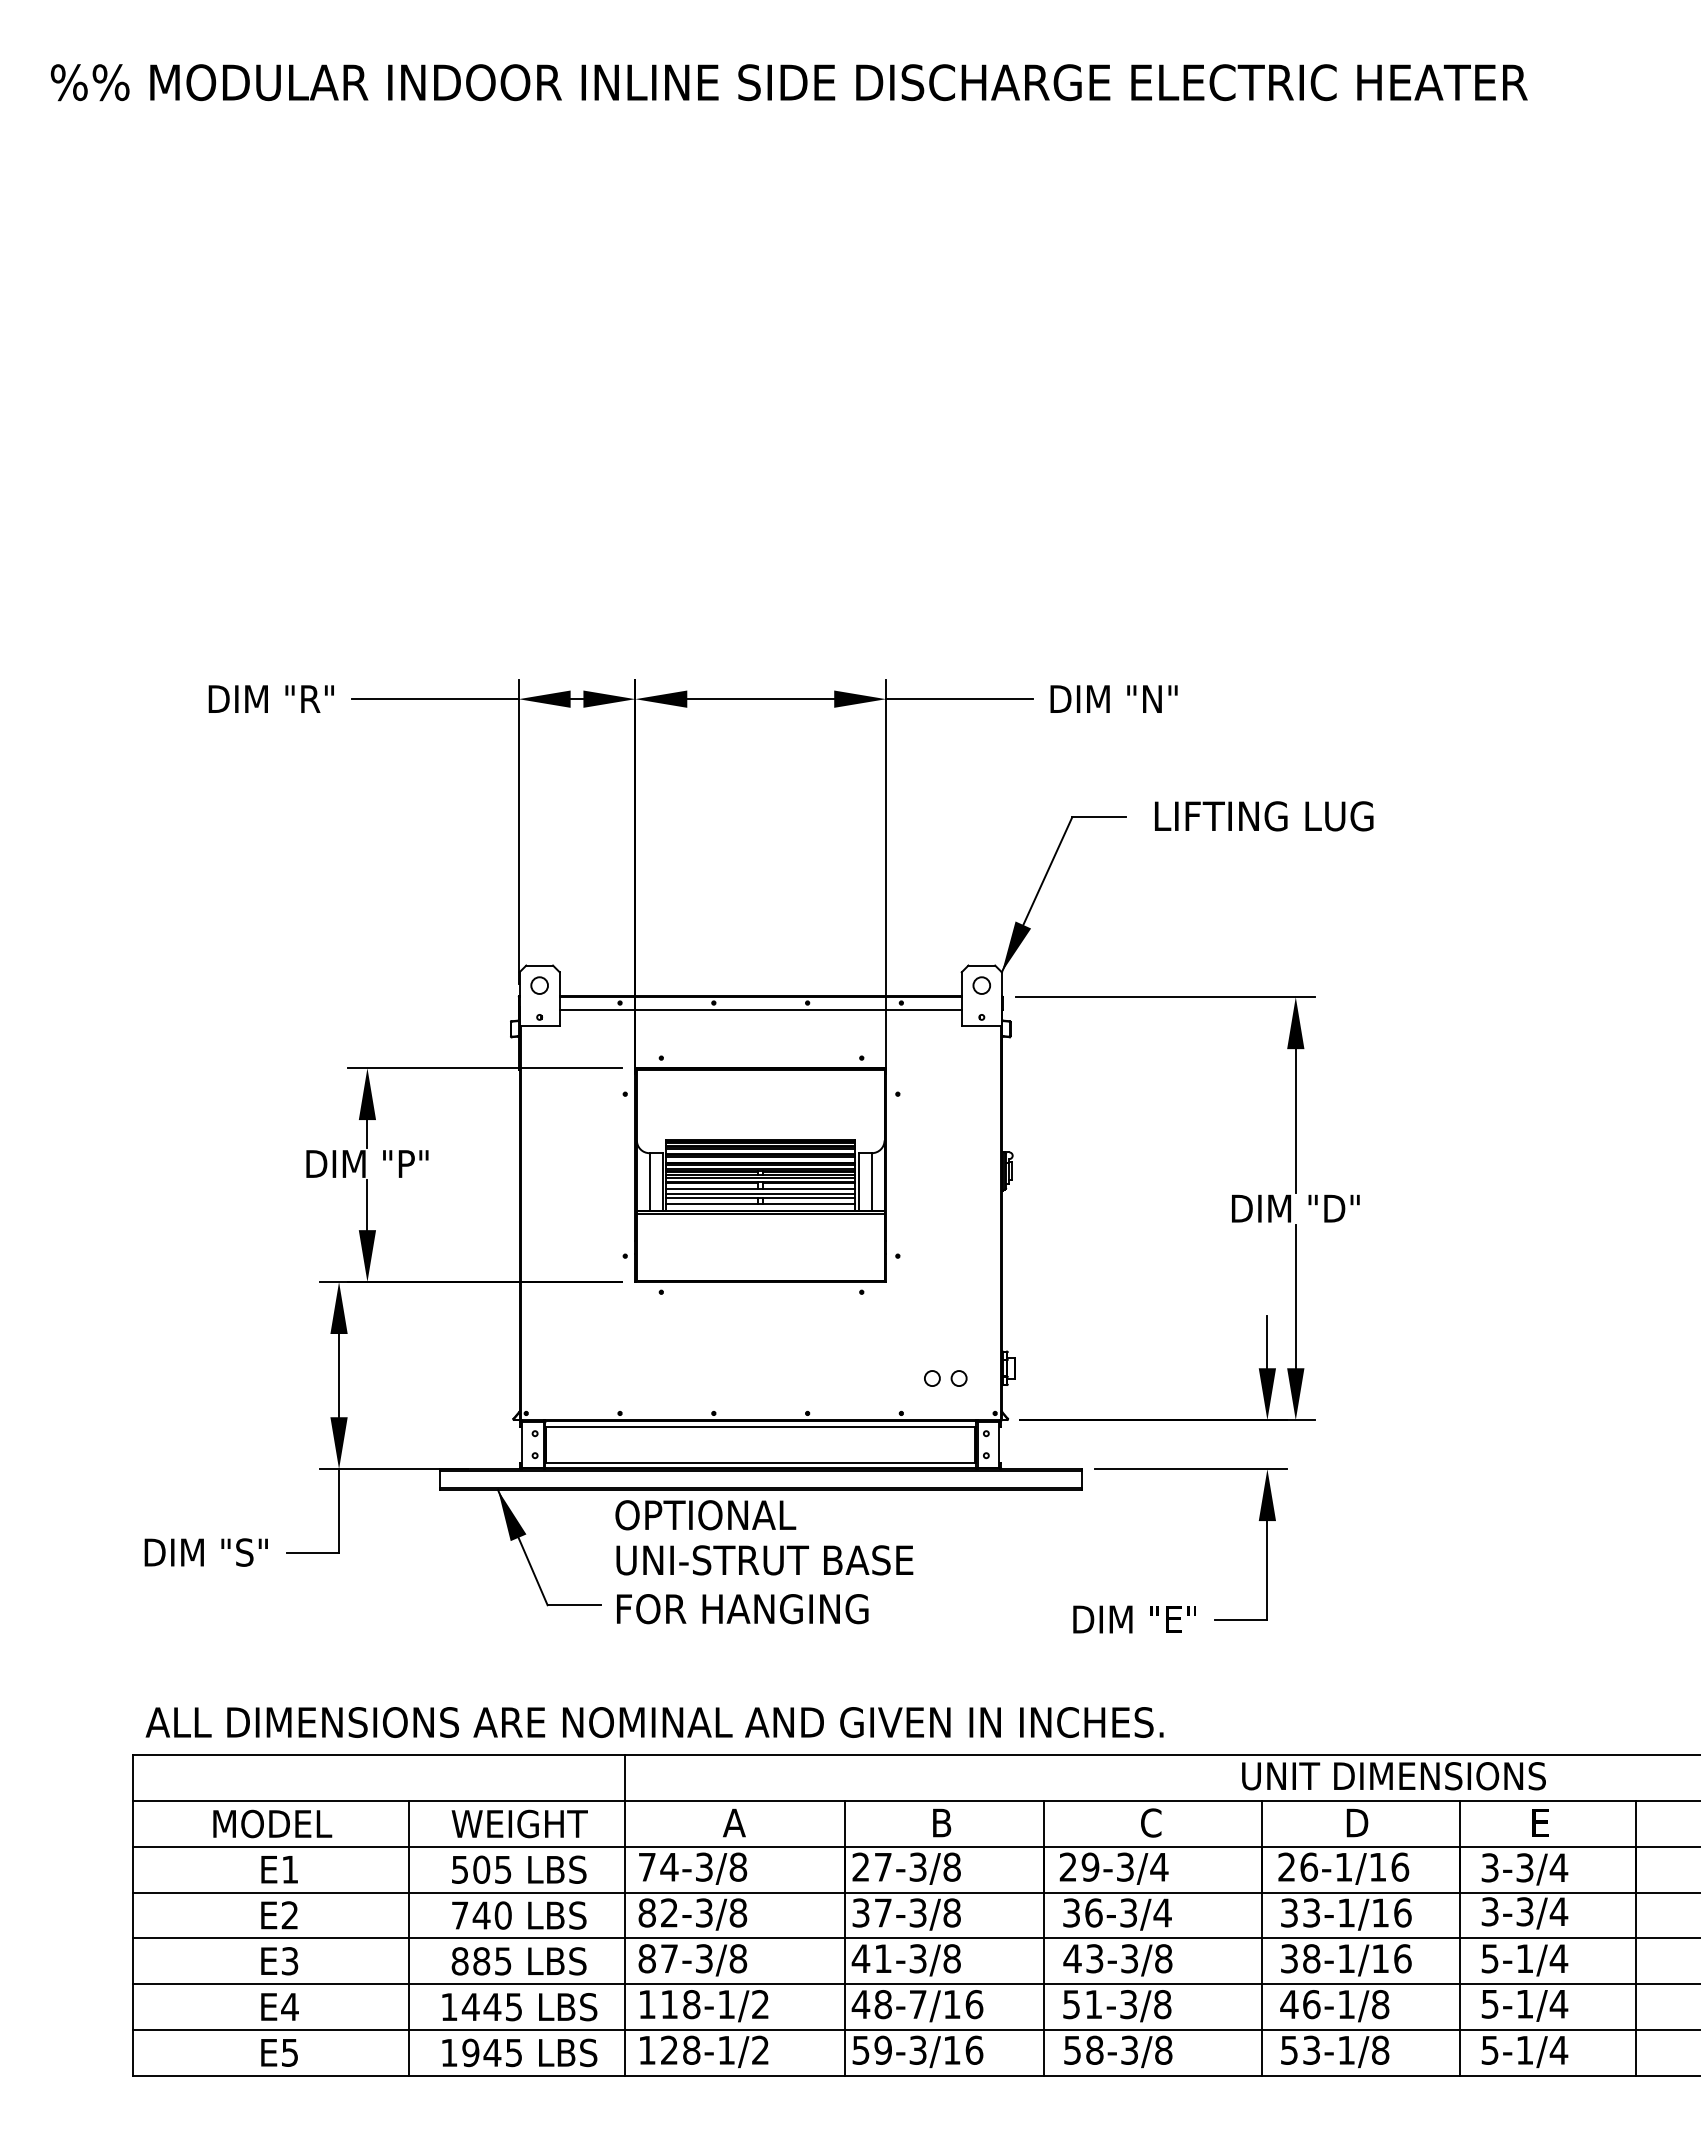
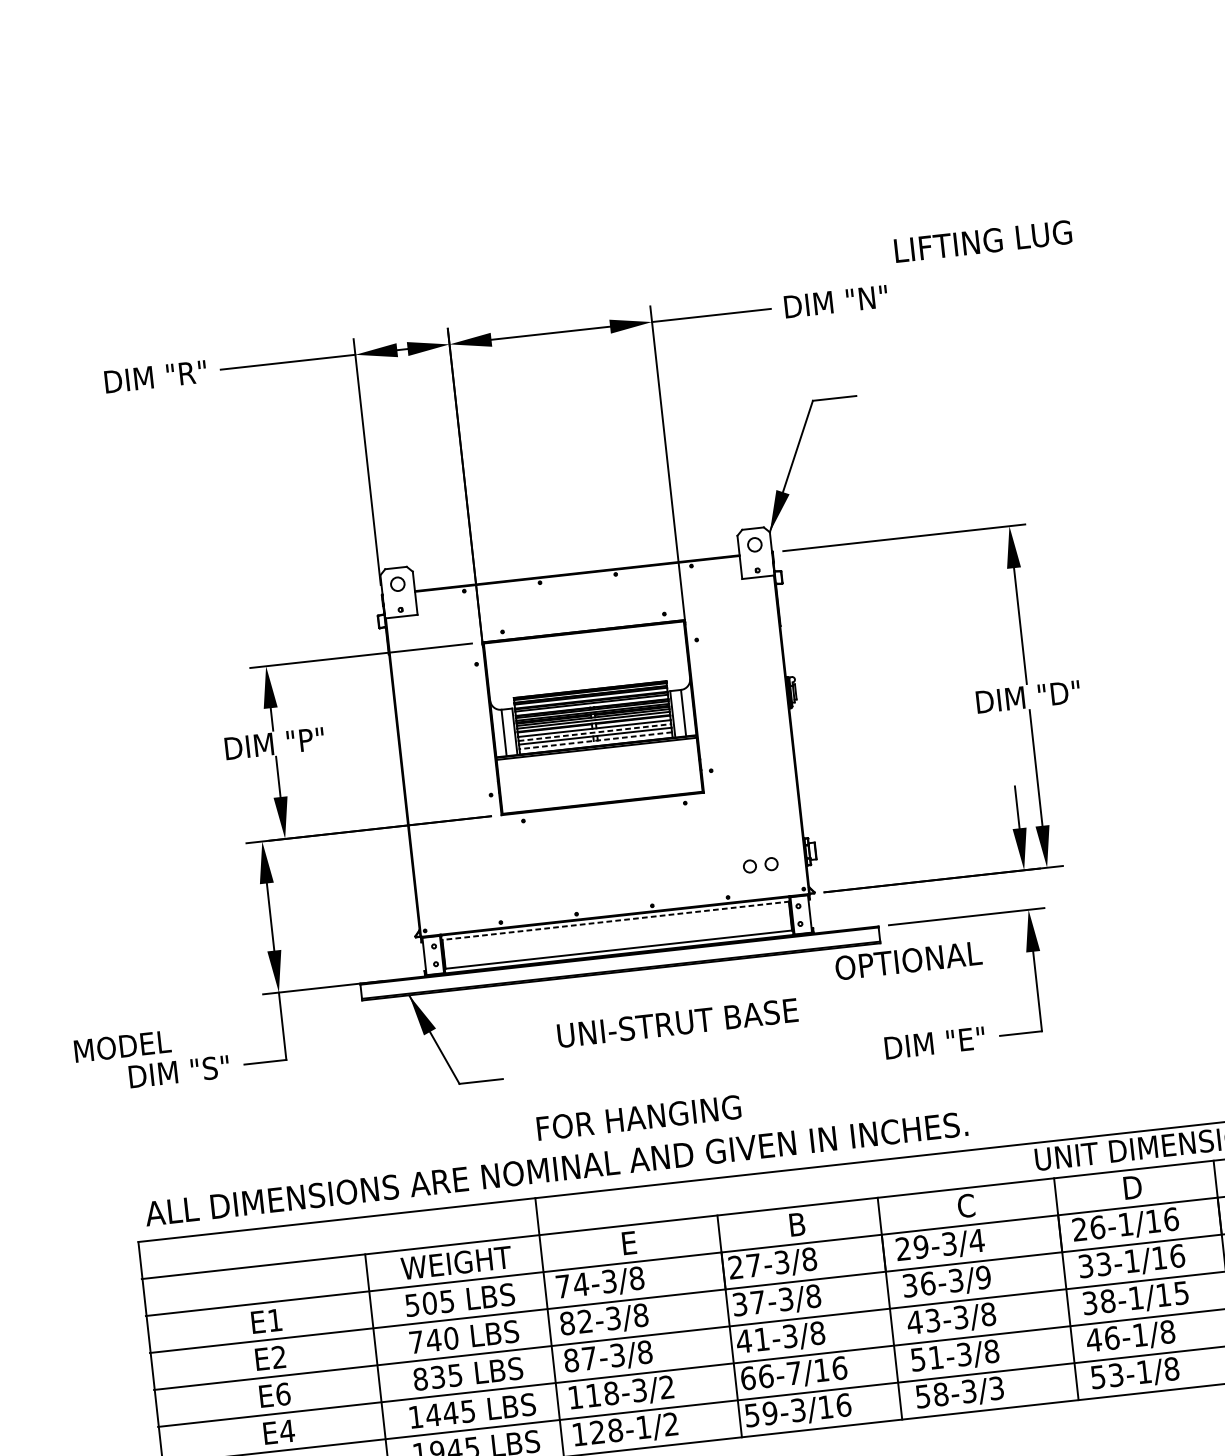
text: (1264, 816) -> (983, 241), moved
line: (760, 1009) -> (578, 583), removed
line: (761, 1193) -> (595, 732), solid -> dashed
line: (760, 1203) -> (595, 740), solid -> dashed
line: (760, 1426) -> (615, 920), solid -> dashed
text: (705, 1515) -> (908, 960), moved
text: (764, 1560) -> (677, 1023), moved
text: (742, 1609) -> (638, 1118), moved
text: (734, 1822) -> (629, 1242), A -> E
text: (272, 1823) -> (122, 1046), moved
text: (1162, 1912) -> (983, 1277), 36-3/4 -> 36-3/9
text: (1402, 1958) -> (1181, 1292), 38-1/16 -> 38-1/15
text: (289, 1961) -> (282, 1394), E3 -> E6
text: (481, 1961) -> (437, 1377), 885 -> 835
text: (726, 2004) -> (639, 1390), 118-1/2 -> 118-3/2
text: (871, 2004) -> (756, 1377), 48-7/16 -> 66-7/16
text: (1163, 2049) -> (996, 1387), 58-3/8 -> 58-3/3

